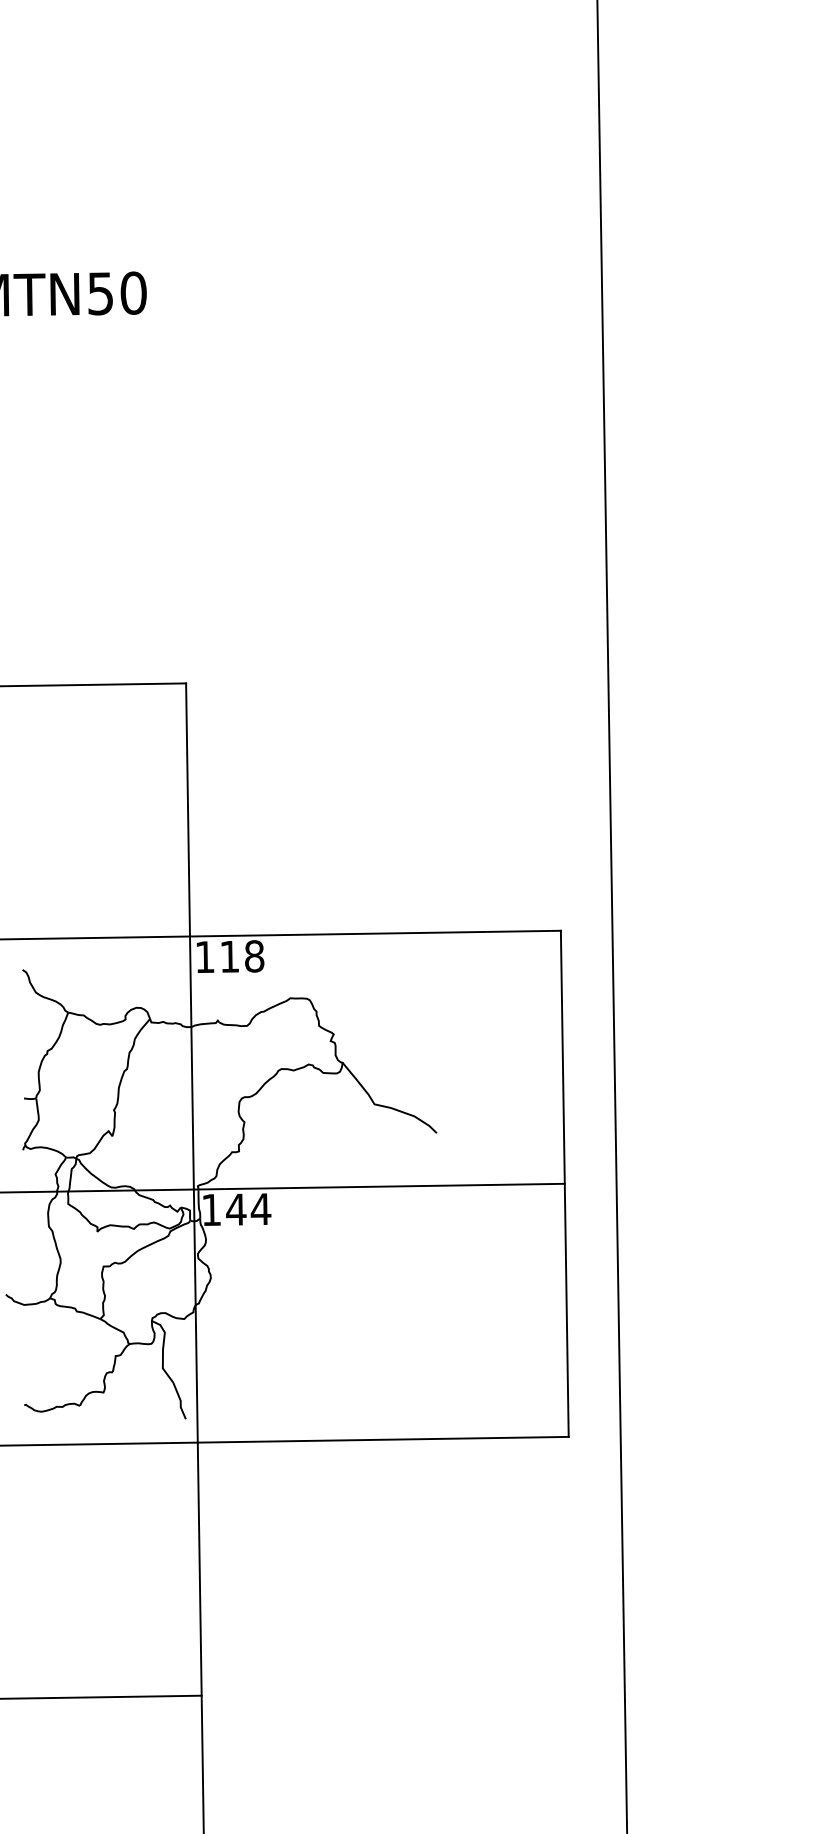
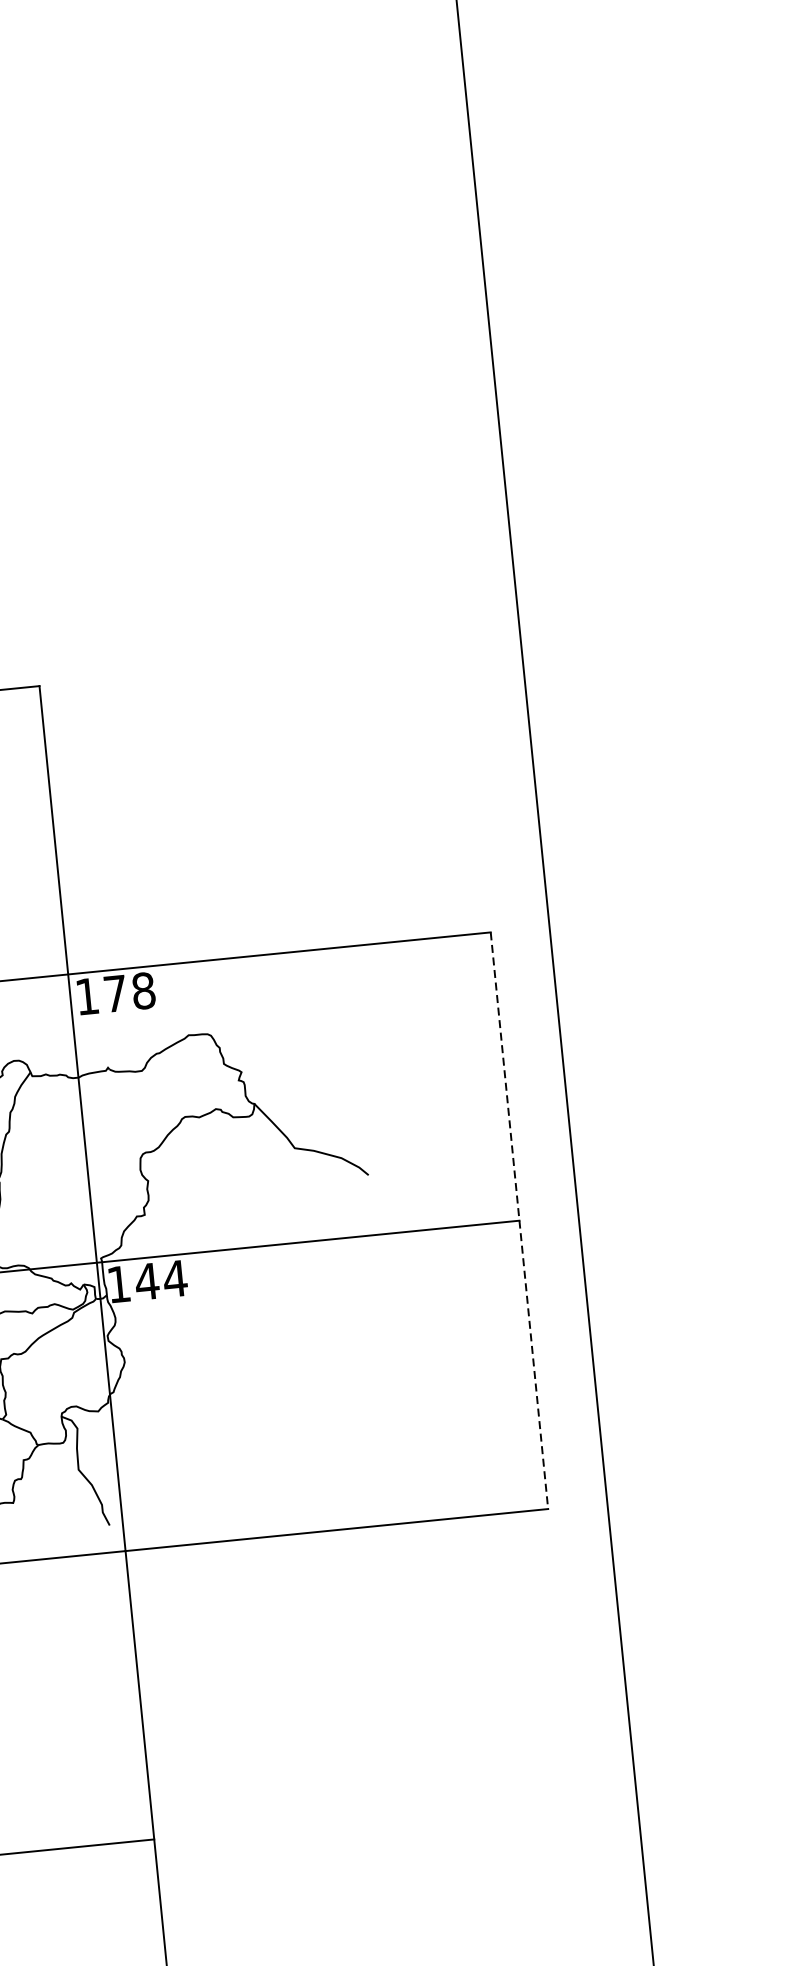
text: (229, 956) -> (115, 993), 118 -> 178
line: (564, 1184) -> (519, 1221), solid -> dashed

